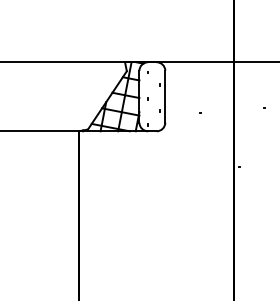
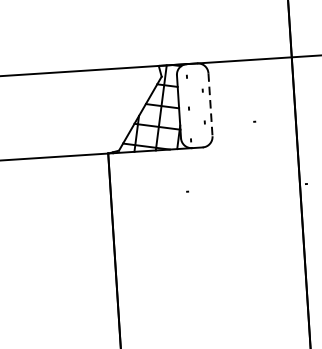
line: (165, 96) -> (210, 104), solid -> dashed

